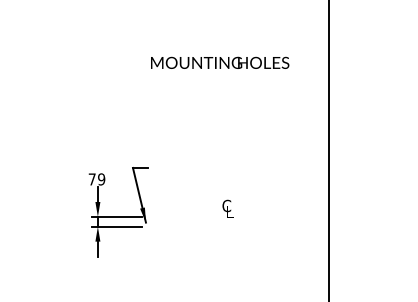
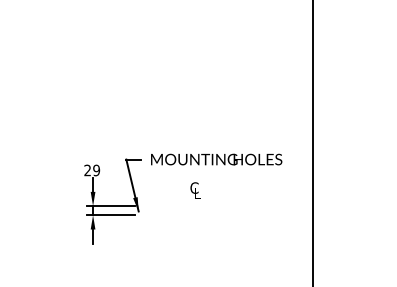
text: (220, 62) -> (217, 159), moved
text: (91, 179) -> (86, 170), 79 -> 29
text: (227, 208) -> (195, 190), moved

